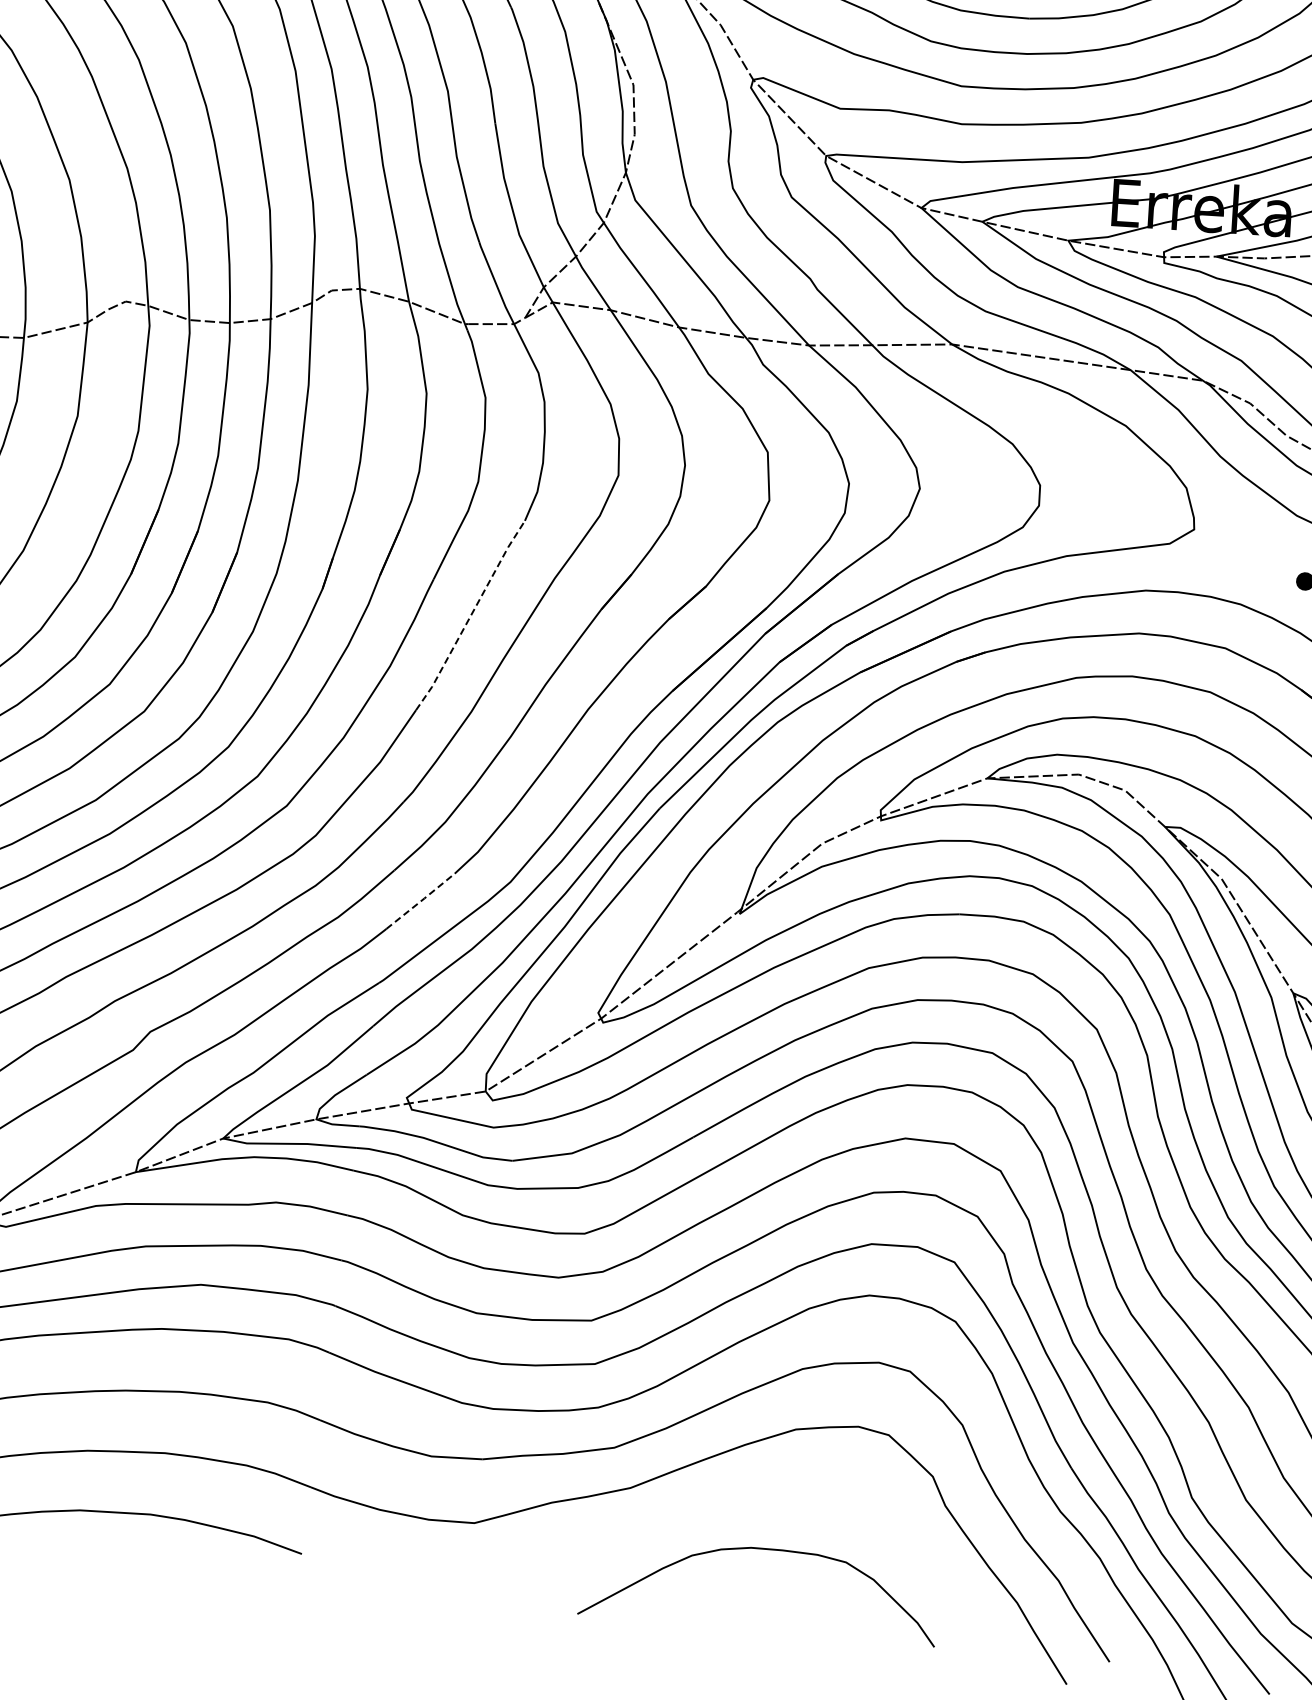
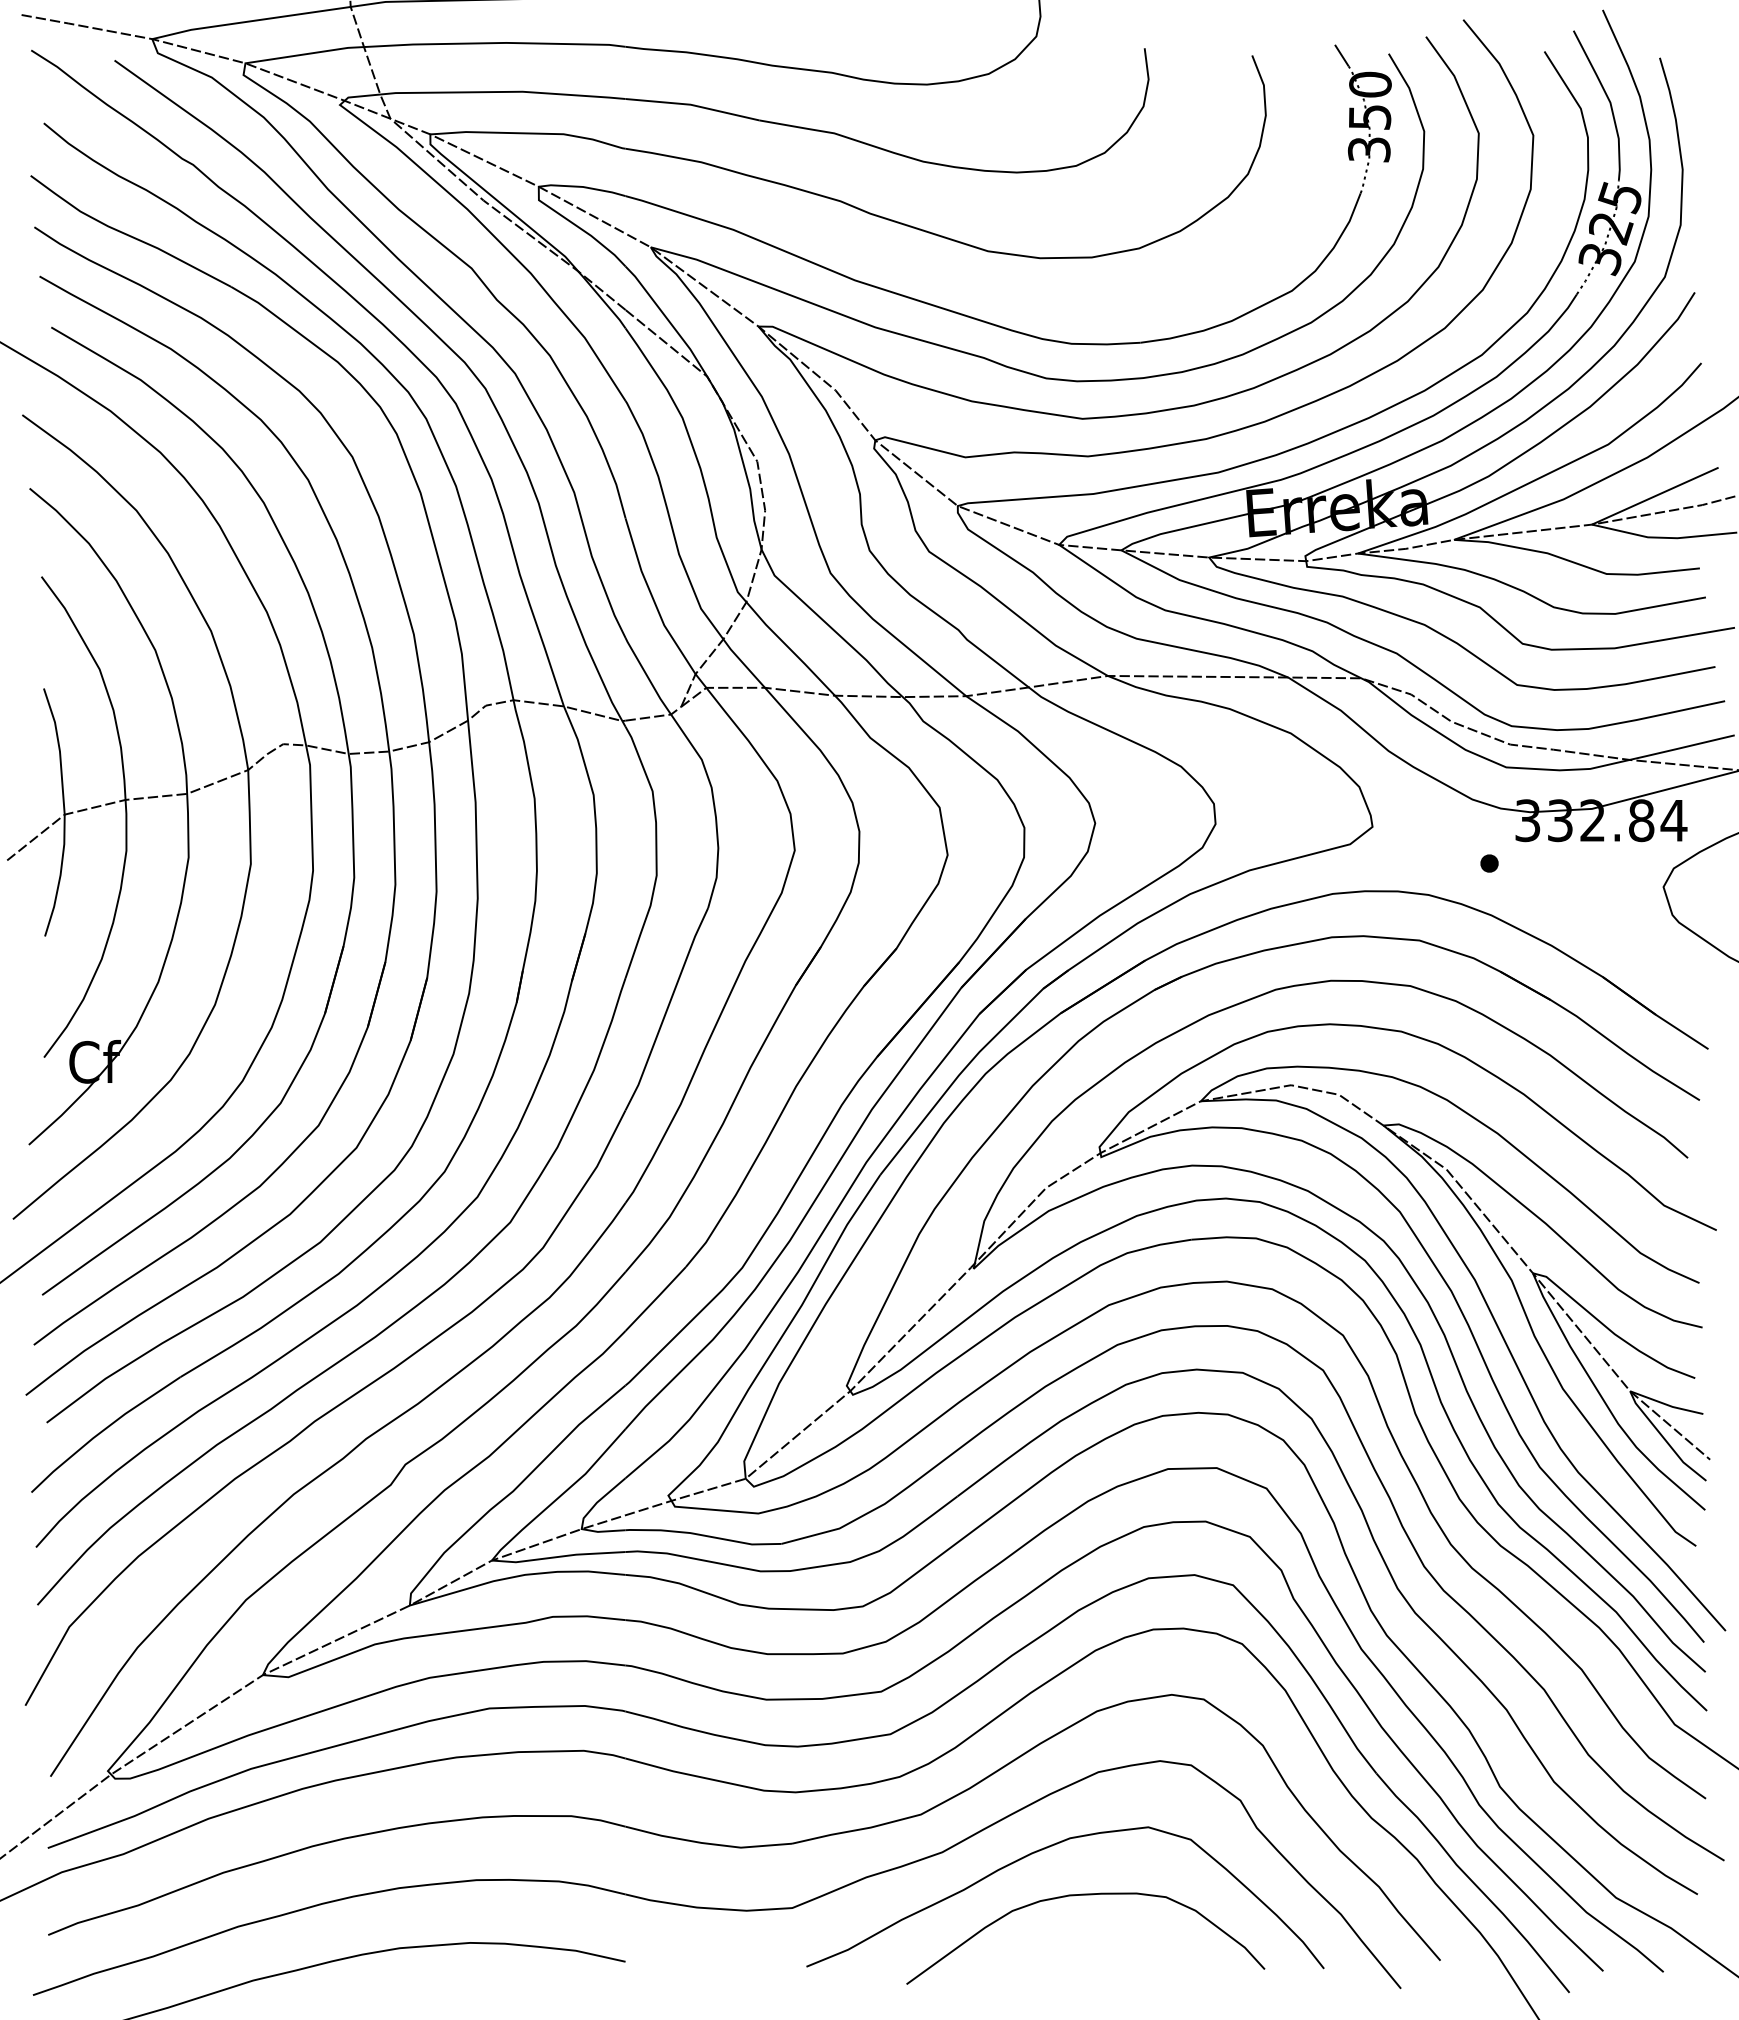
line: (471, 615) -> (667, 1009), dashed -> solid
line: (421, 900) -> (656, 1298), dashed -> solid
curve: (735, 1498) -> (1047, 1848), added

